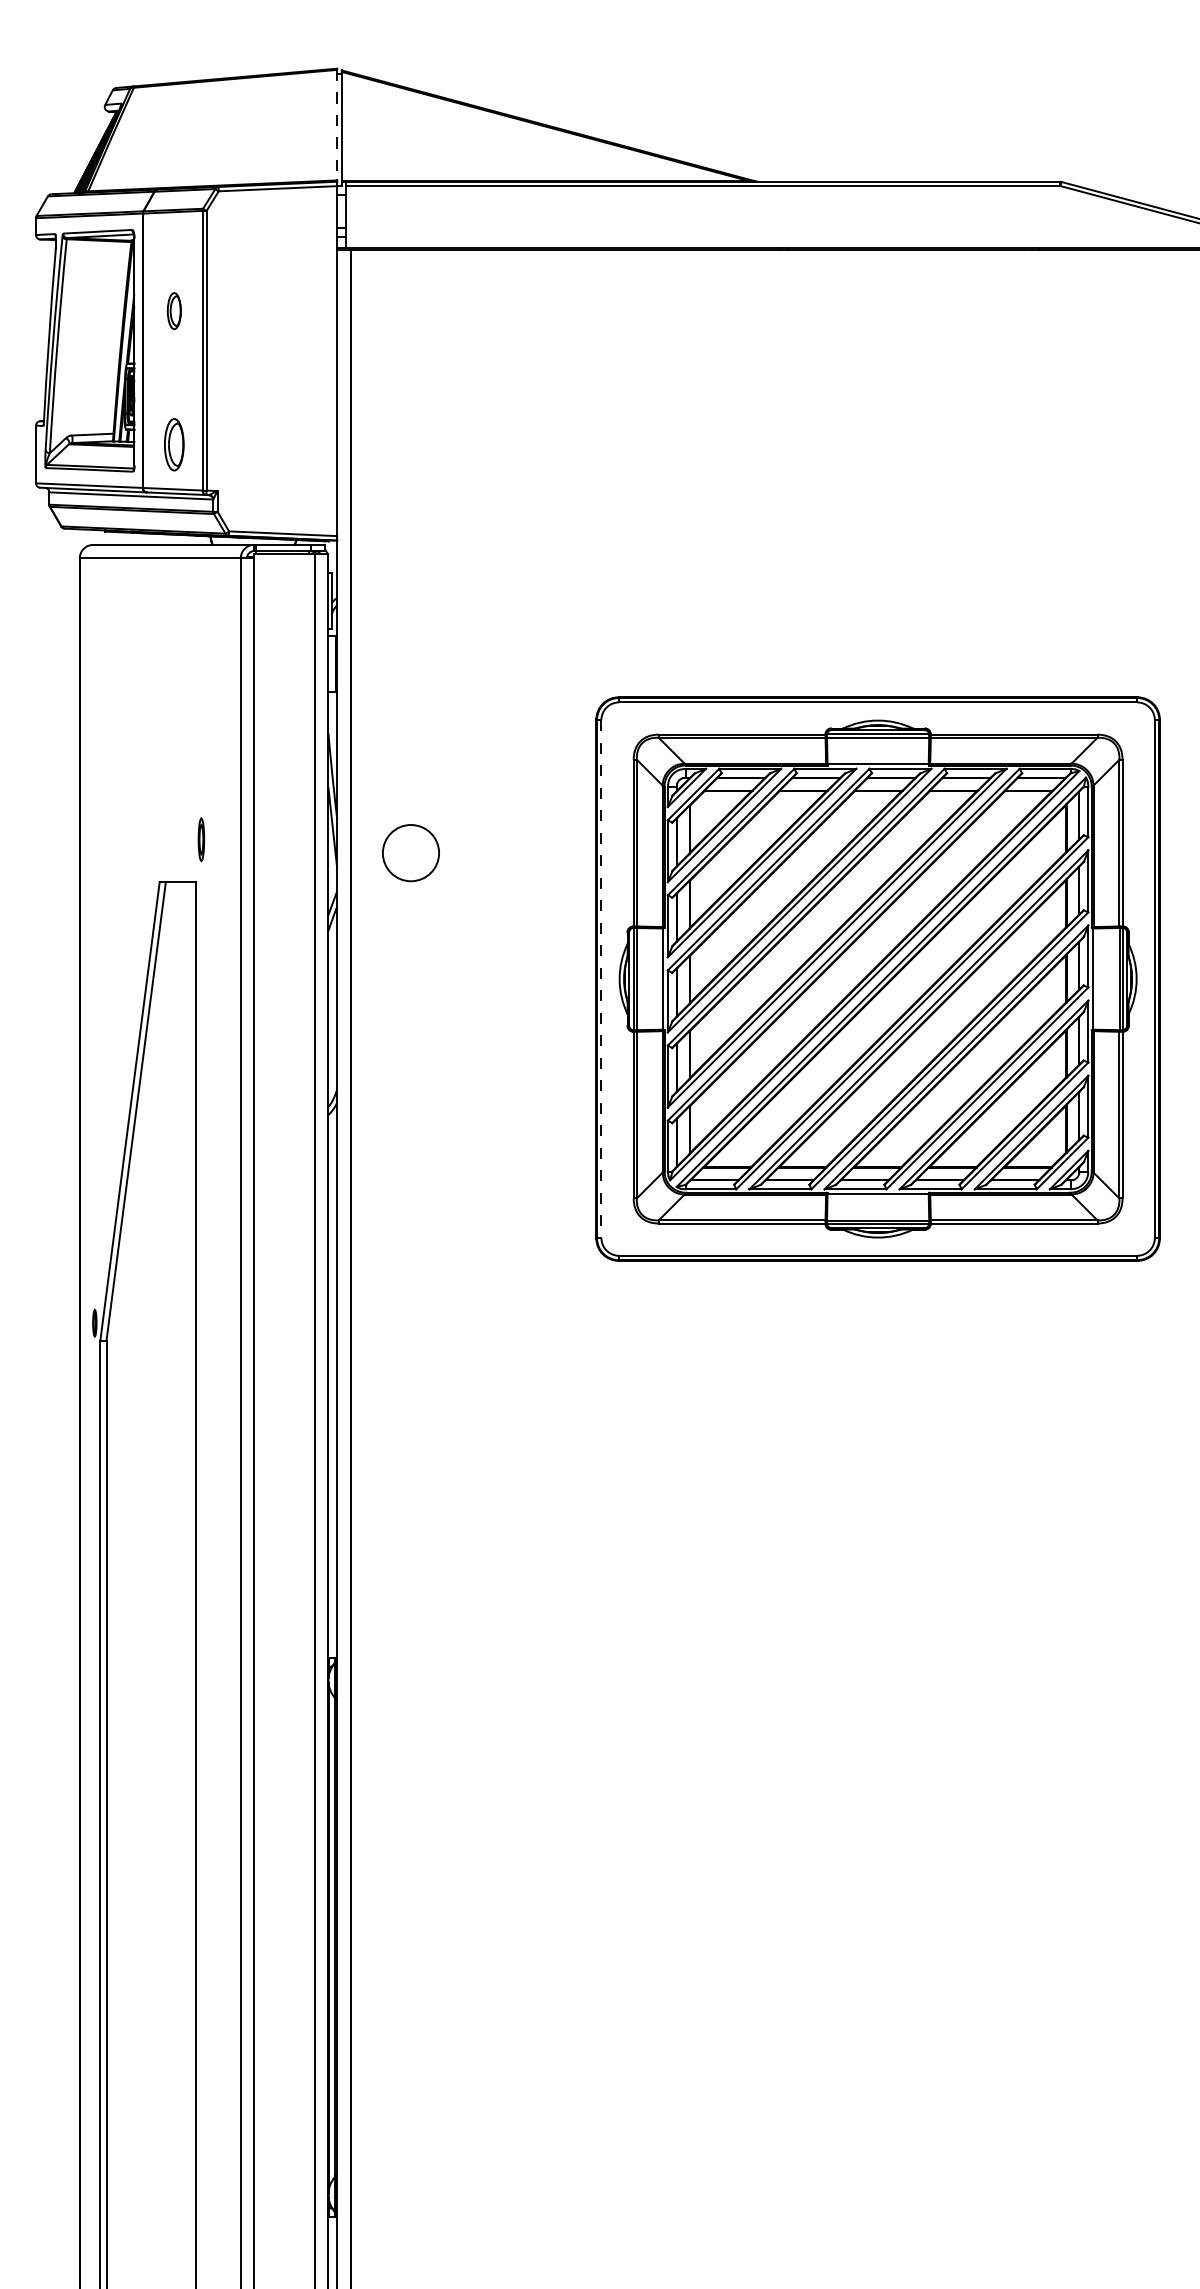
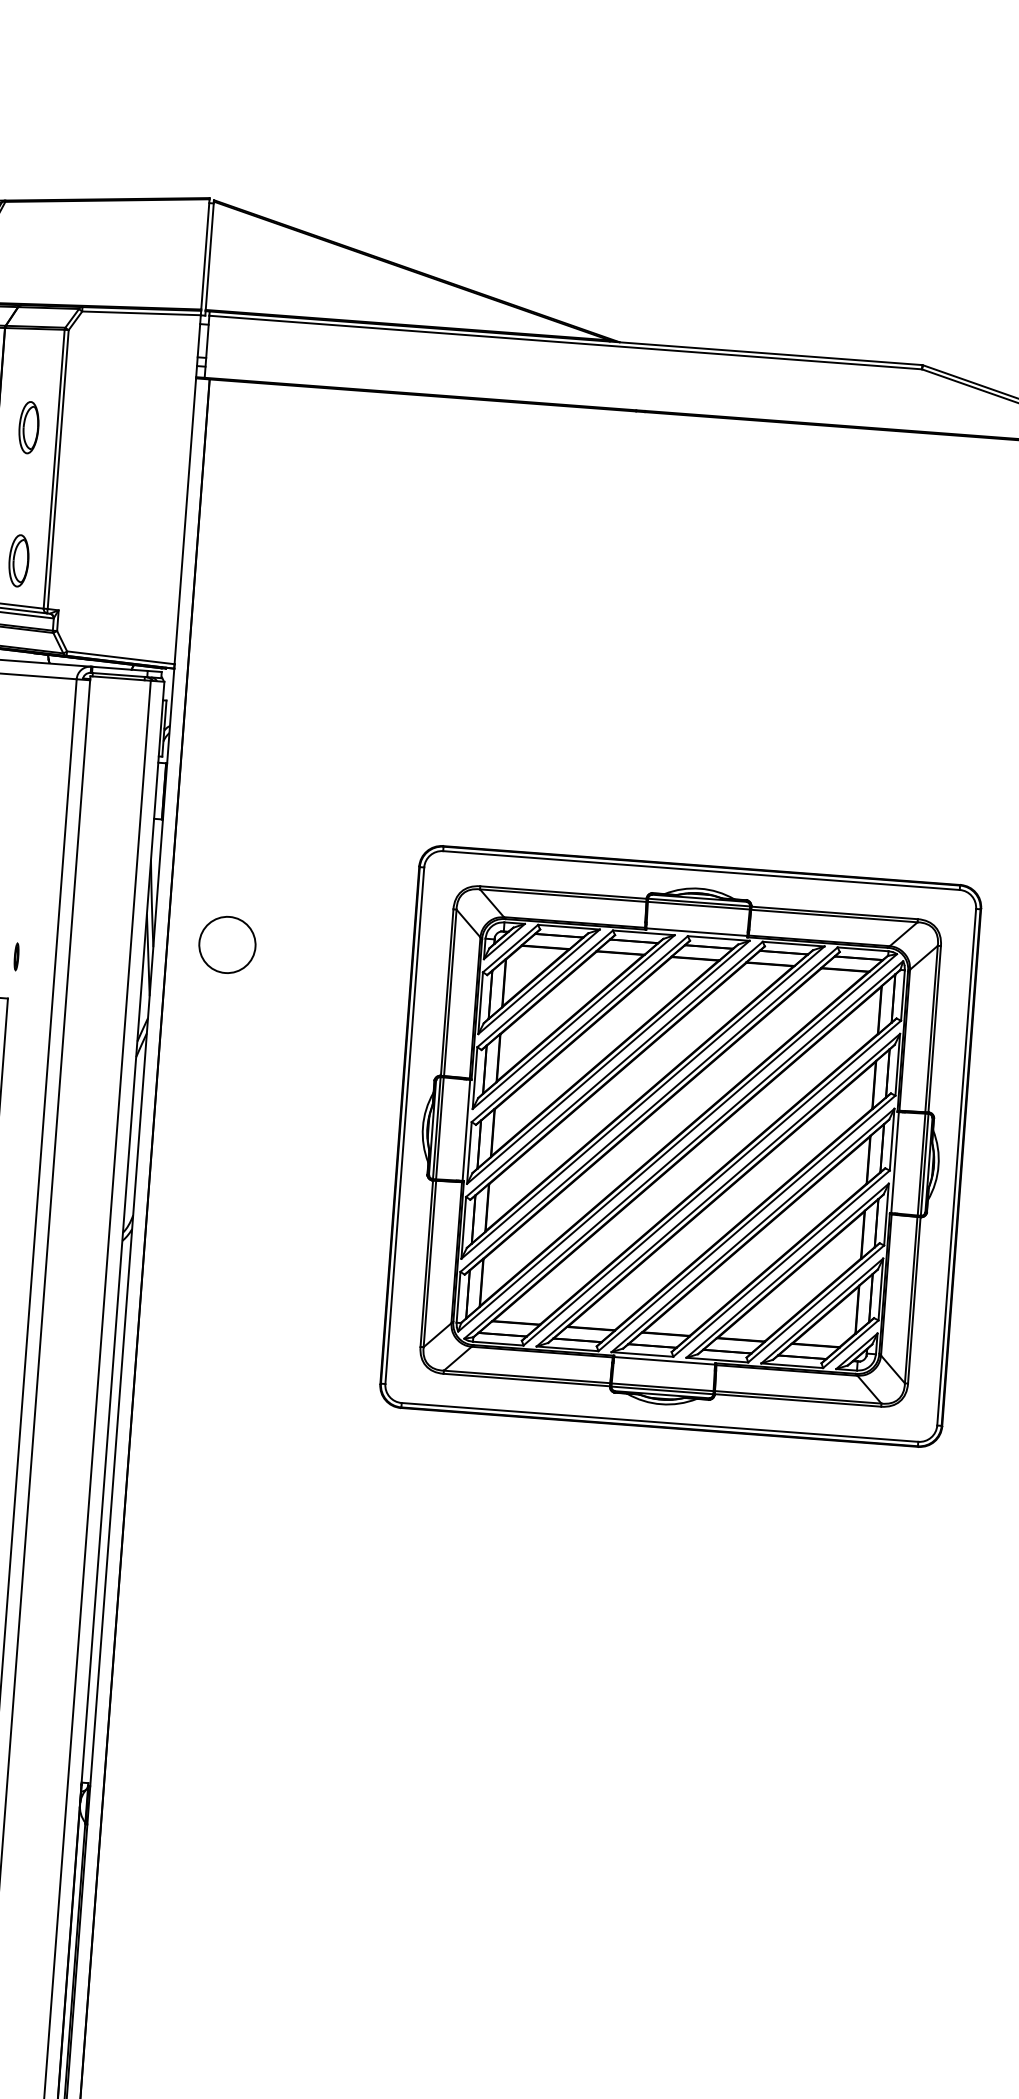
line: (337, 125) -> (205, 254), dashed -> solid
part: (174, 310) -> (29, 427), size x1.43
part: (201, 839) -> (16, 956), size x0.62
circle: (410, 853) -> (226, 945), moved
line: (601, 979) -> (404, 1126), dashed -> solid

